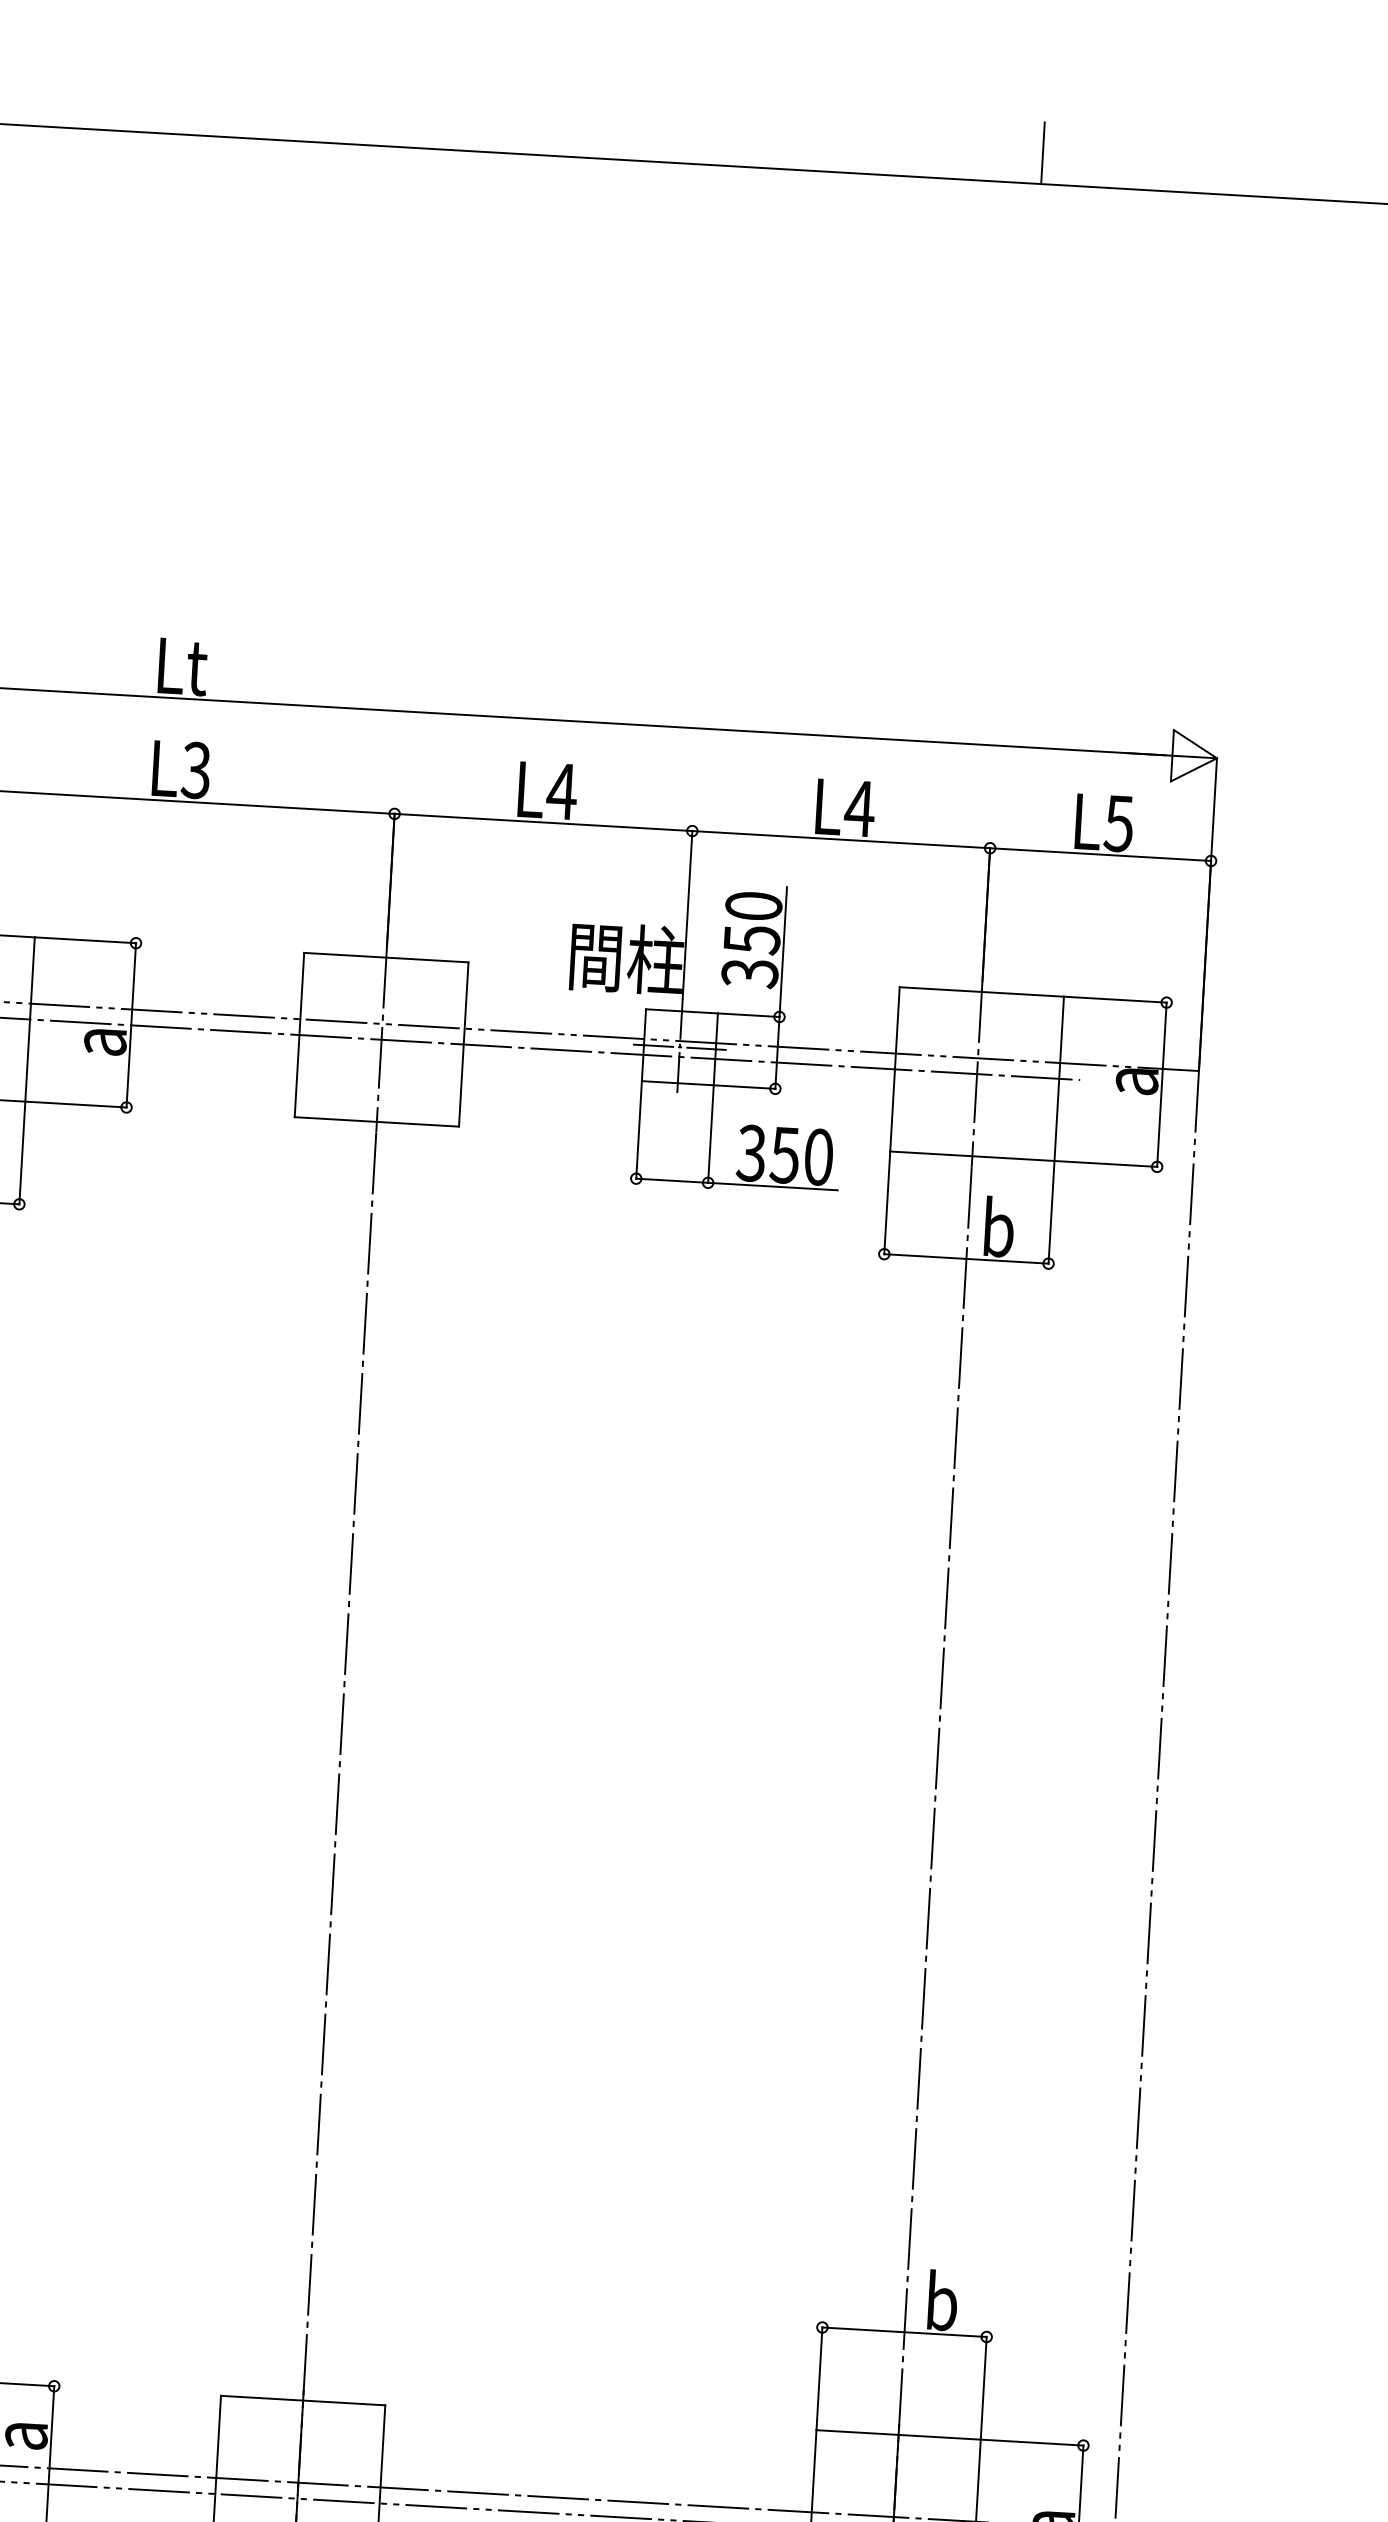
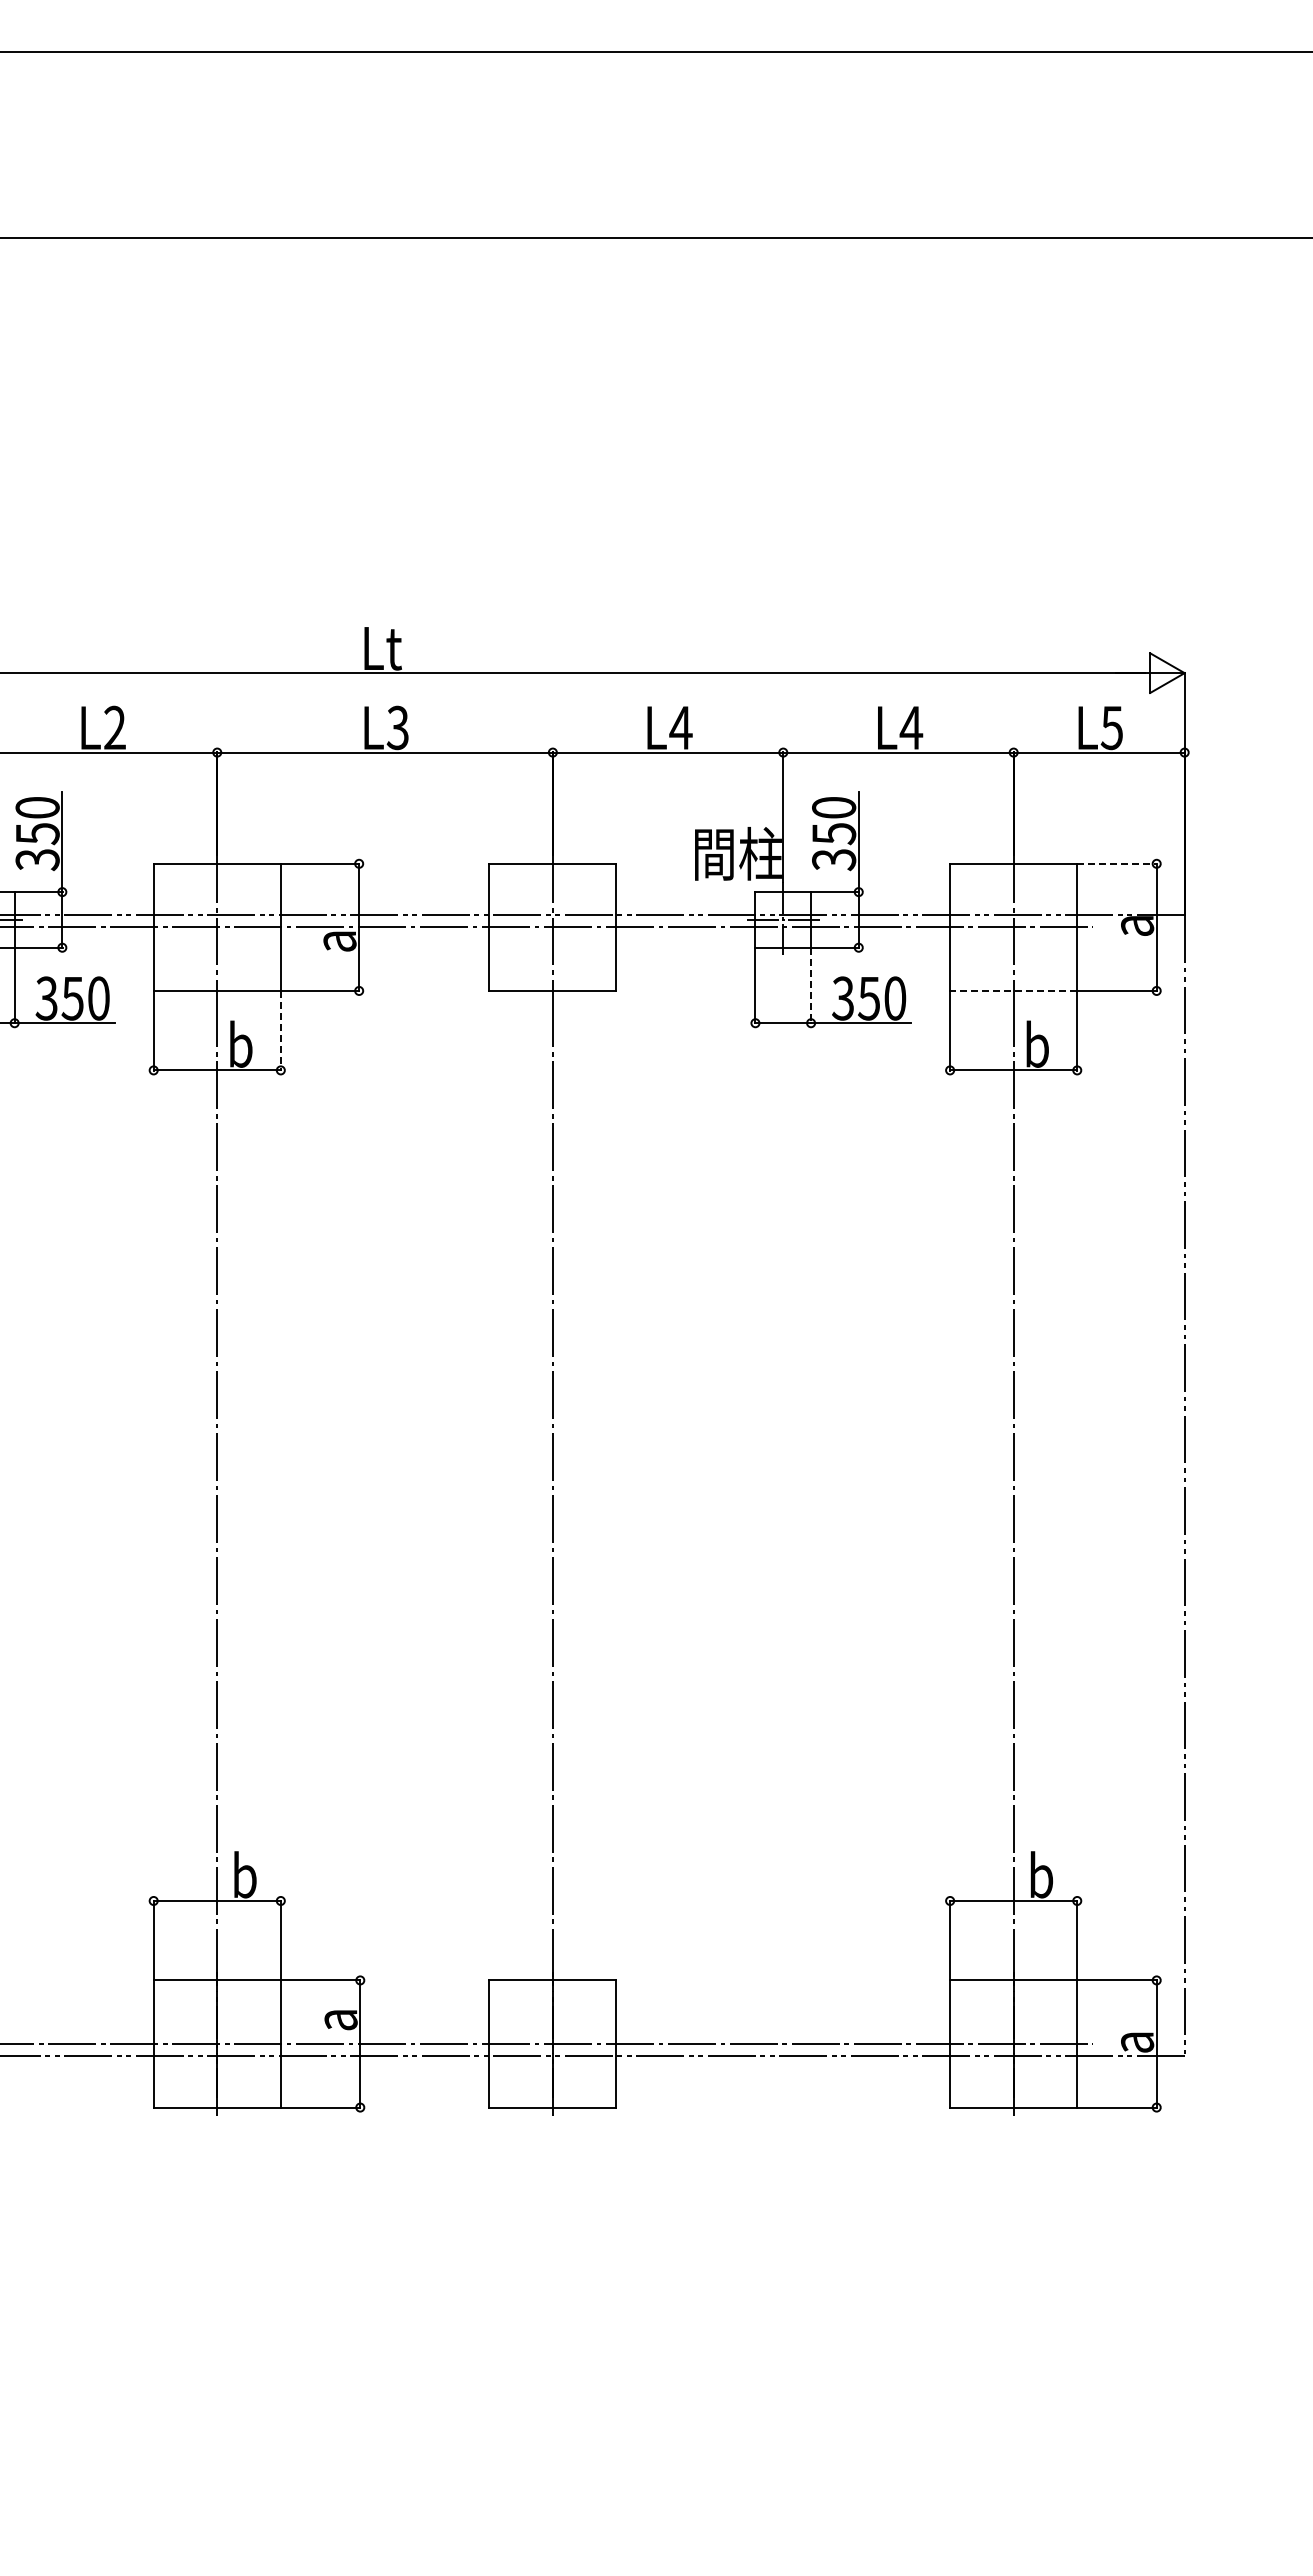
line: (1042, 153) -> (1023, 214), removed
line: (1116, 999) -> (1117, 863), solid -> dashed
line: (711, 1134) -> (811, 985), solid -> dashed
line: (21, 1152) -> (280, 1030), solid -> dashed
line: (972, 1155) -> (1013, 990), solid -> dashed

